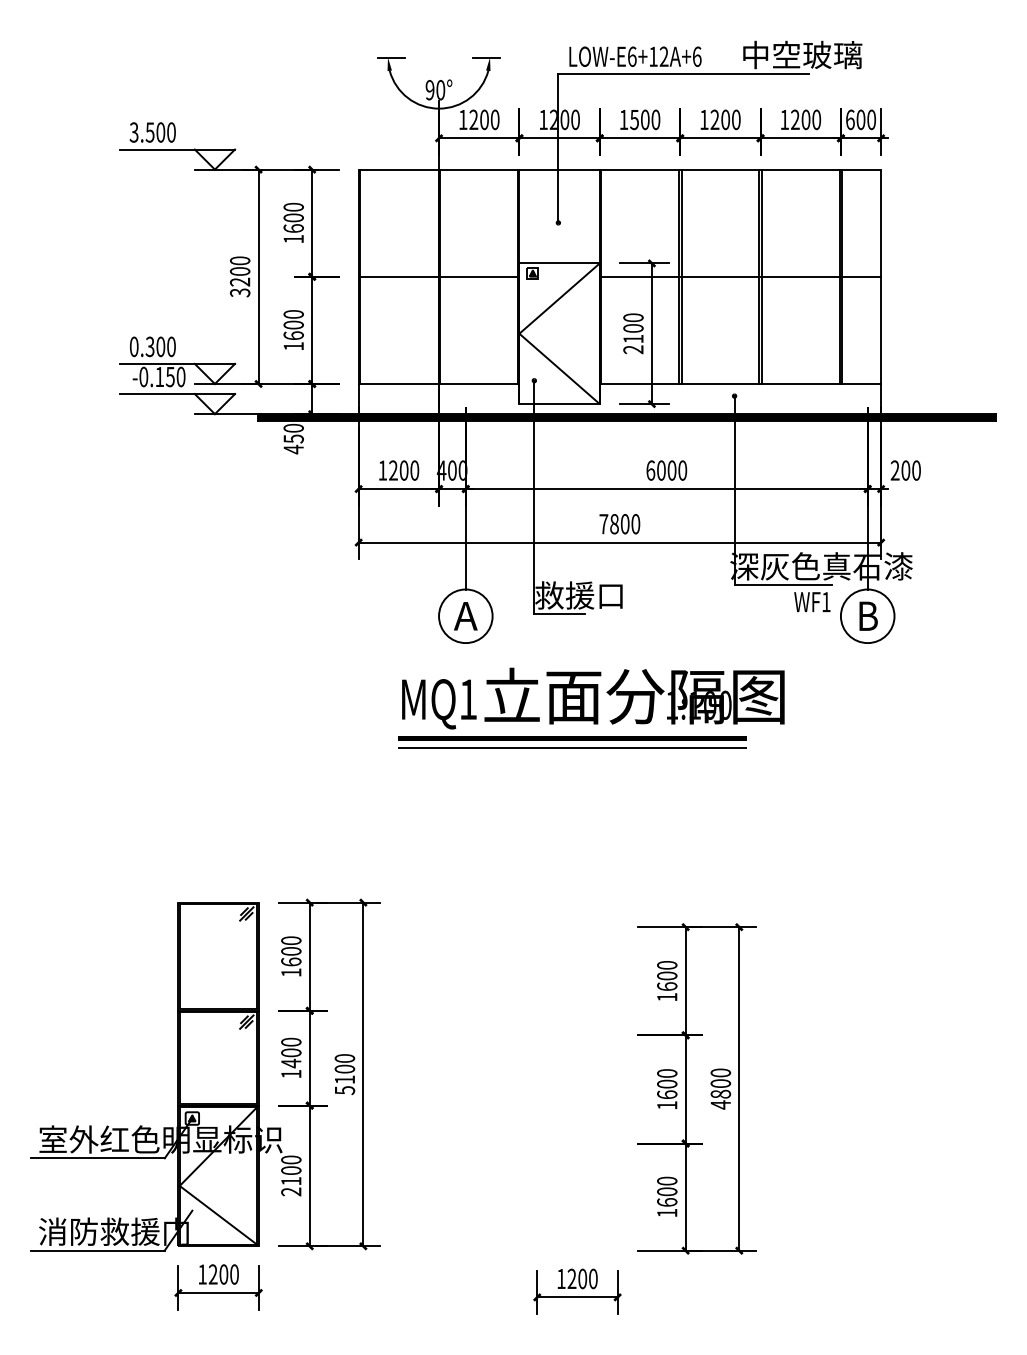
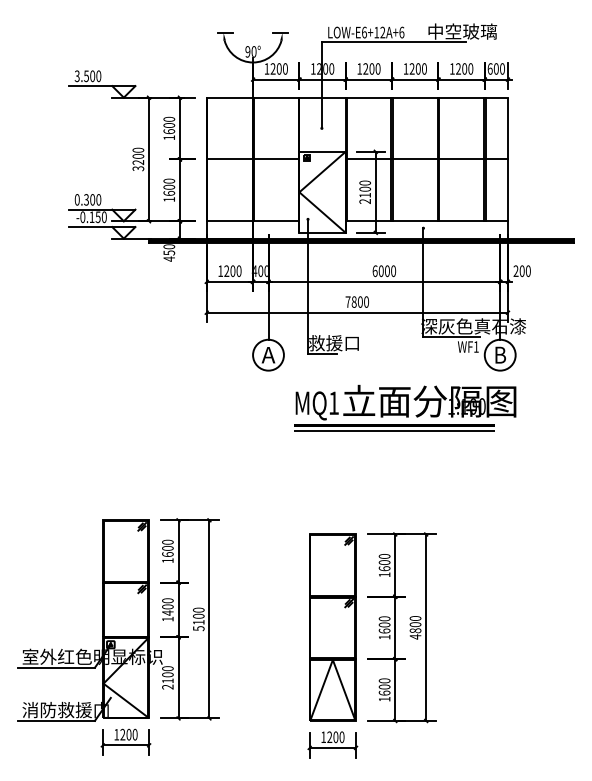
text: (634, 119) -> (365, 68), 1500 -> 1200
part: (592, 706) -> (405, 407), moved
part: (576, 1088) -> (332, 627), added

